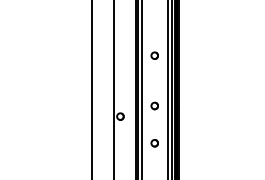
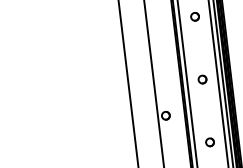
part: (154, 55) -> (194, 16), moved
part: (154, 105) -> (202, 79), moved

